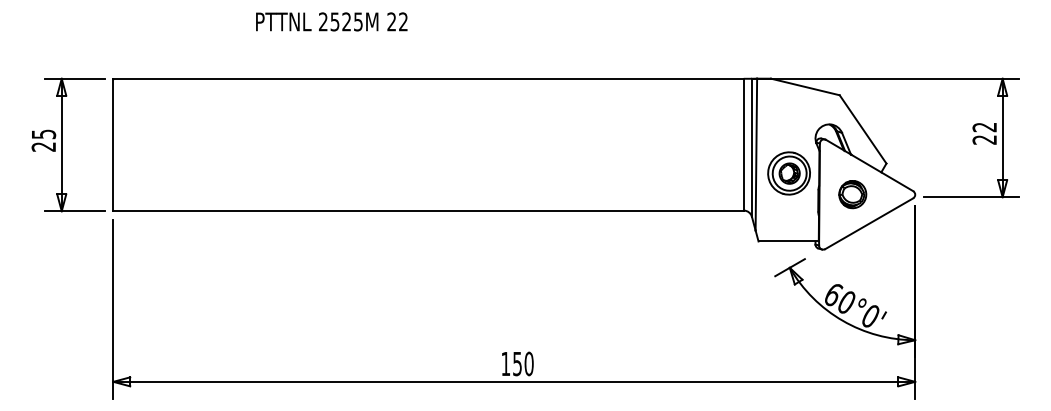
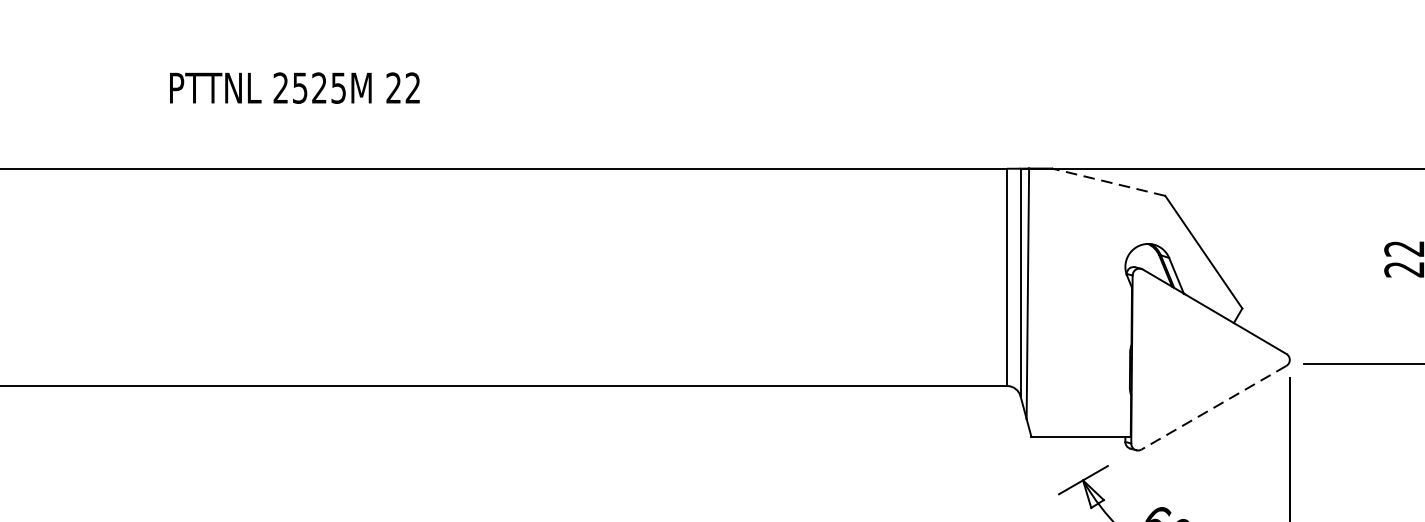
text: (331, 21) -> (294, 87), moved
line: (804, 86) -> (1107, 181), solid -> dashed
part: (788, 173) -> (1080, 324), removed
part: (852, 194) -> (1186, 359), removed
line: (869, 223) -> (1214, 407), solid -> dashed

